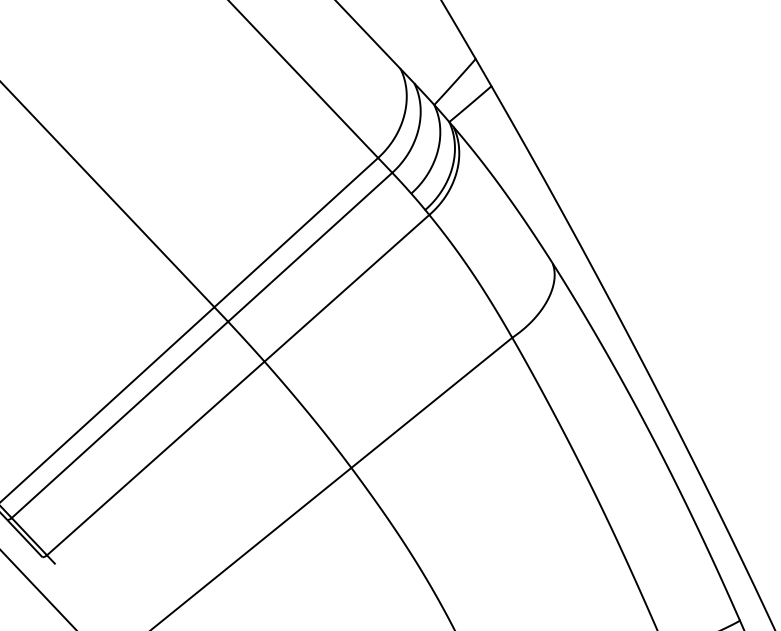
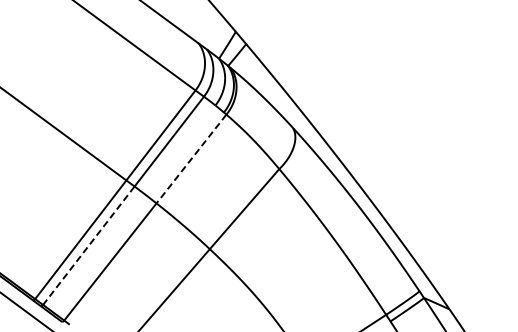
line: (346, 289) -> (191, 159), solid -> dashed
line: (119, 419) -> (88, 245), solid -> dashed

